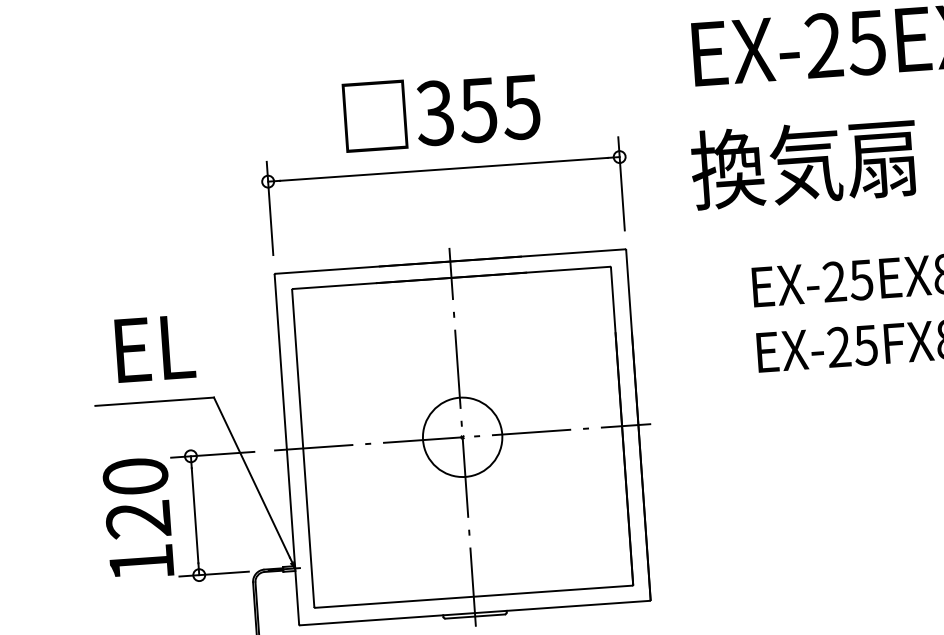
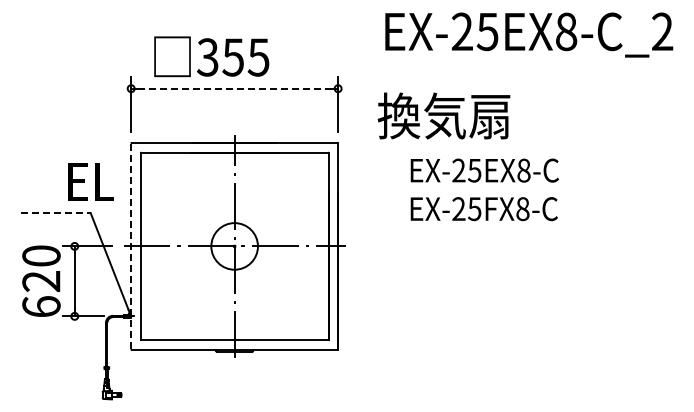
text: (441, 111) -> (211, 56), moved
text: (803, 162) -> (443, 115), moved
line: (445, 168) -> (235, 88), solid -> dashed
text: (153, 348) -> (90, 181), moved
line: (154, 400) -> (55, 212), solid -> dashed
line: (287, 449) -> (131, 246), solid -> dashed
text: (141, 562) -> (41, 306), 120 -> 620

